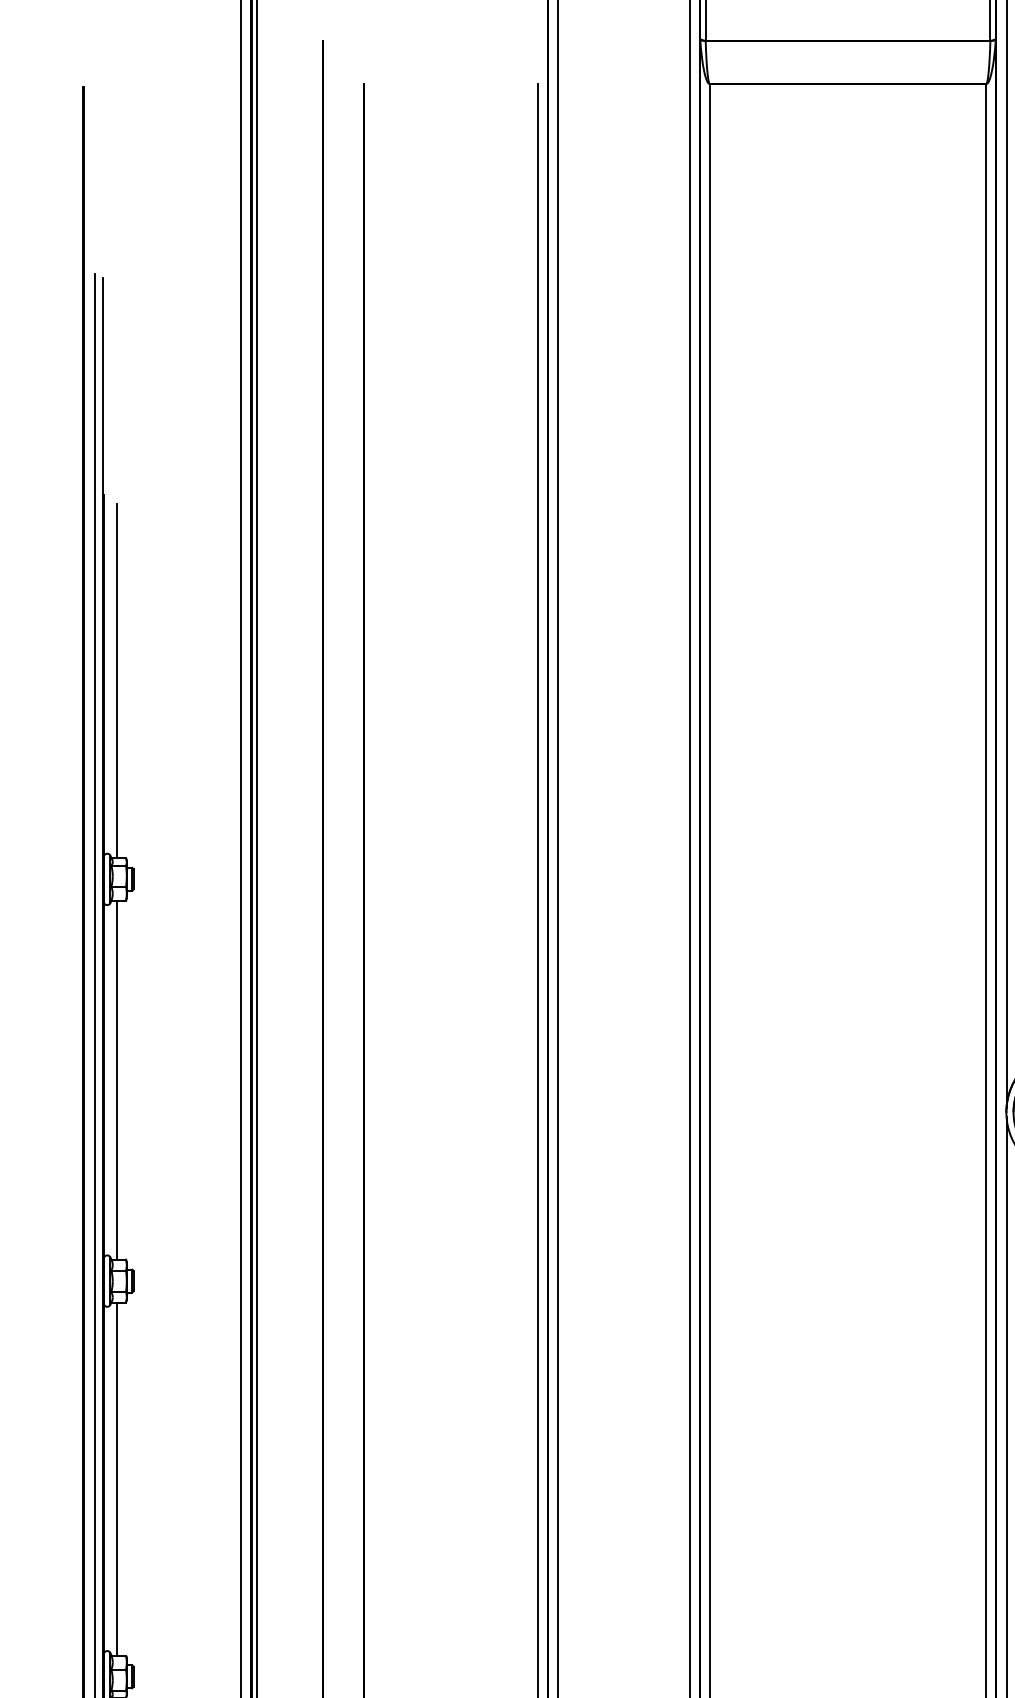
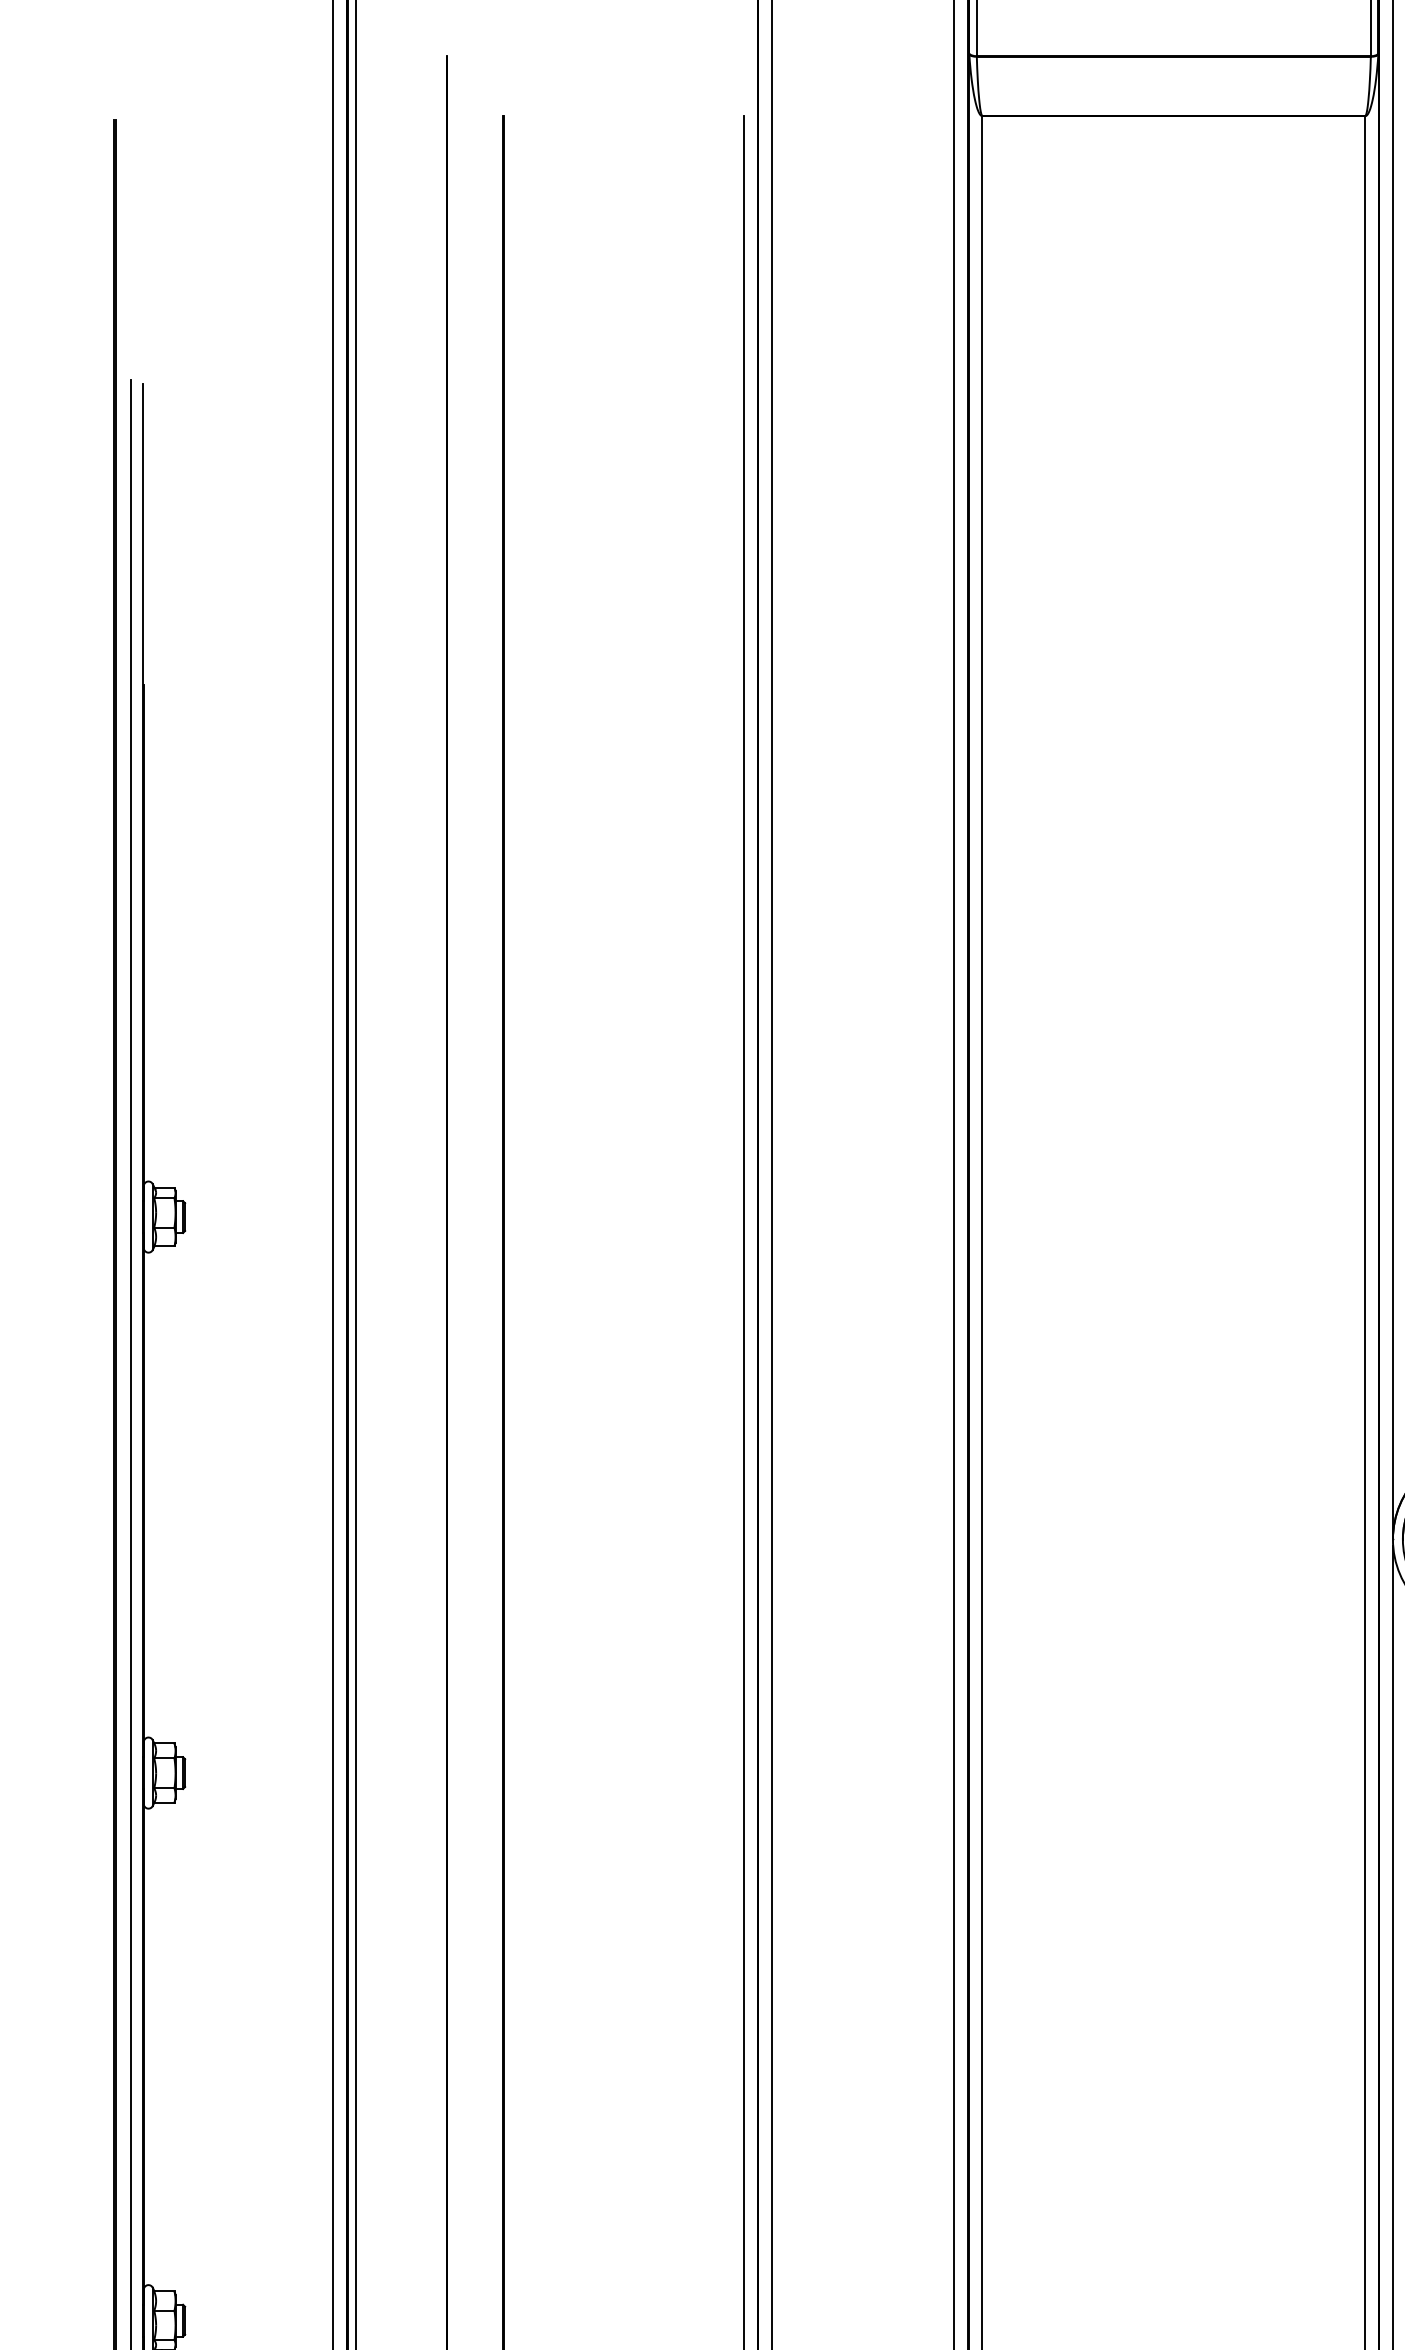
line: (116, 681) -> (161, 942), removed
line: (116, 1079) -> (161, 1494), removed
line: (116, 1478) -> (161, 2046), removed

